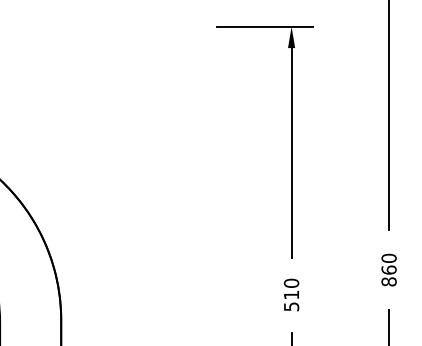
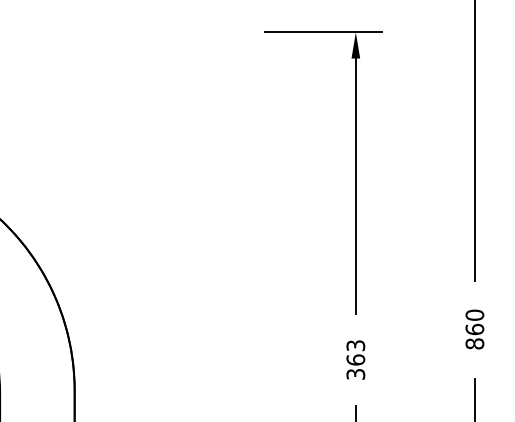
text: (291, 294) -> (355, 359), 510 -> 363

